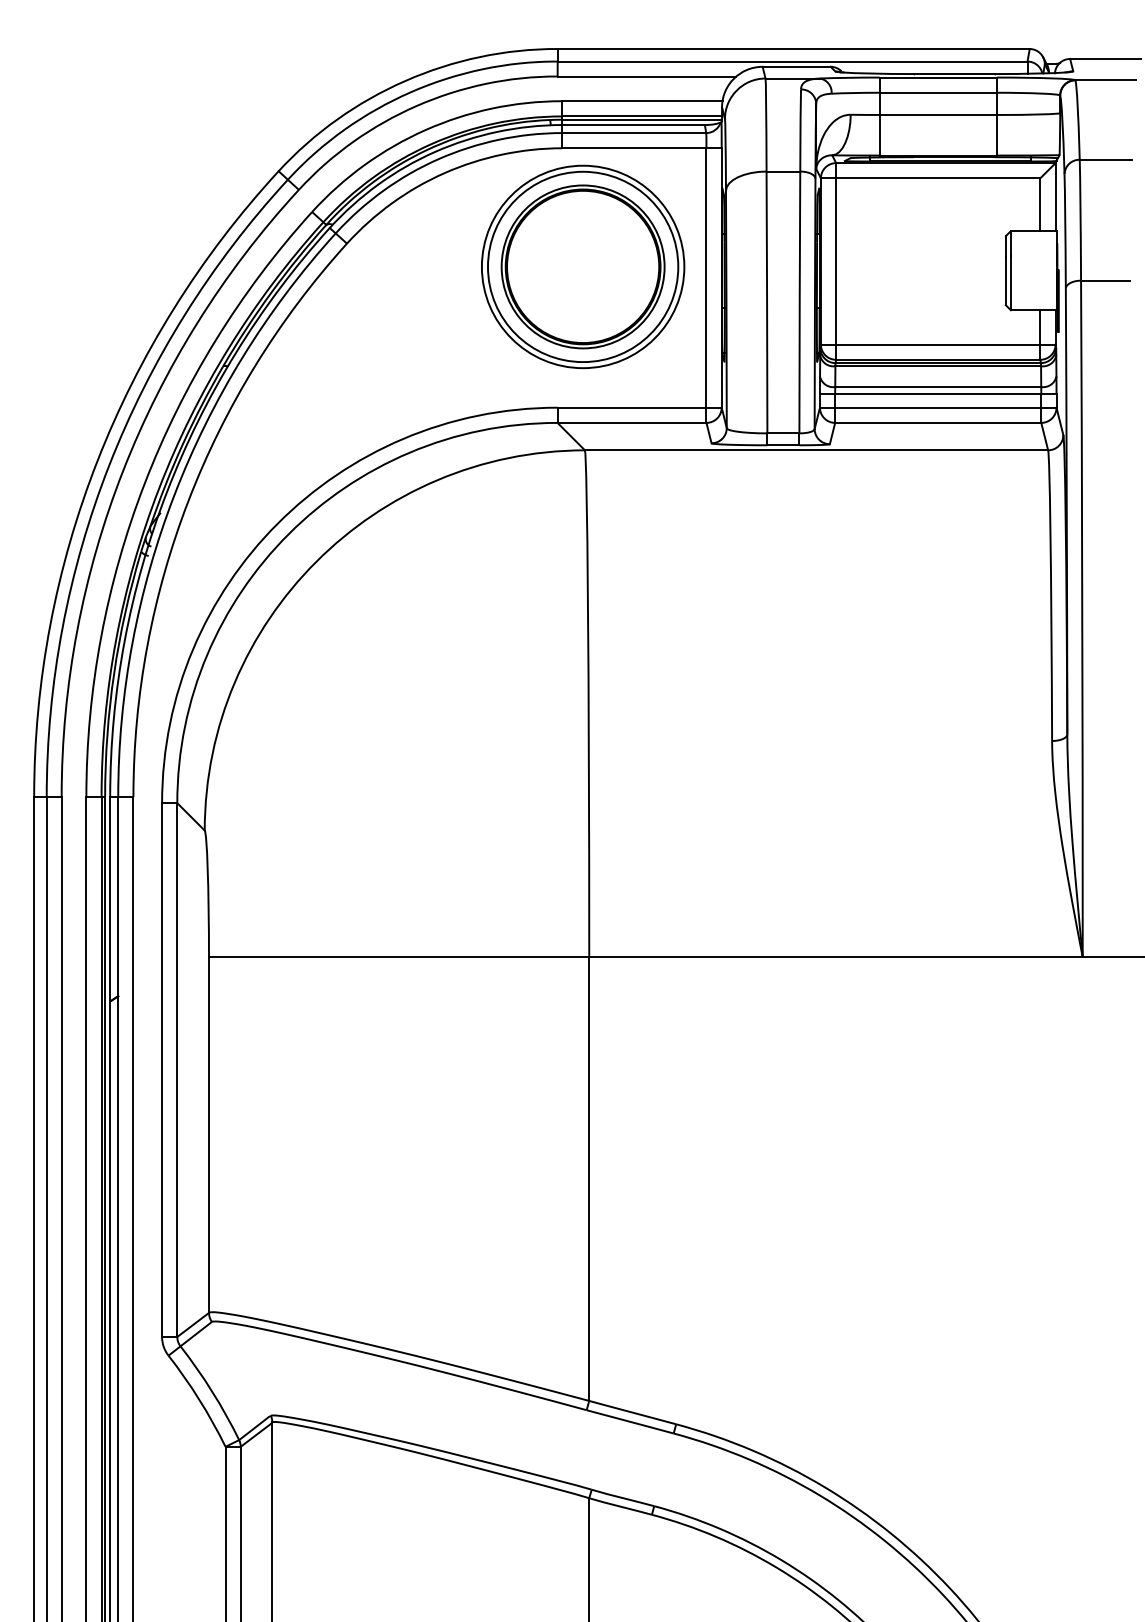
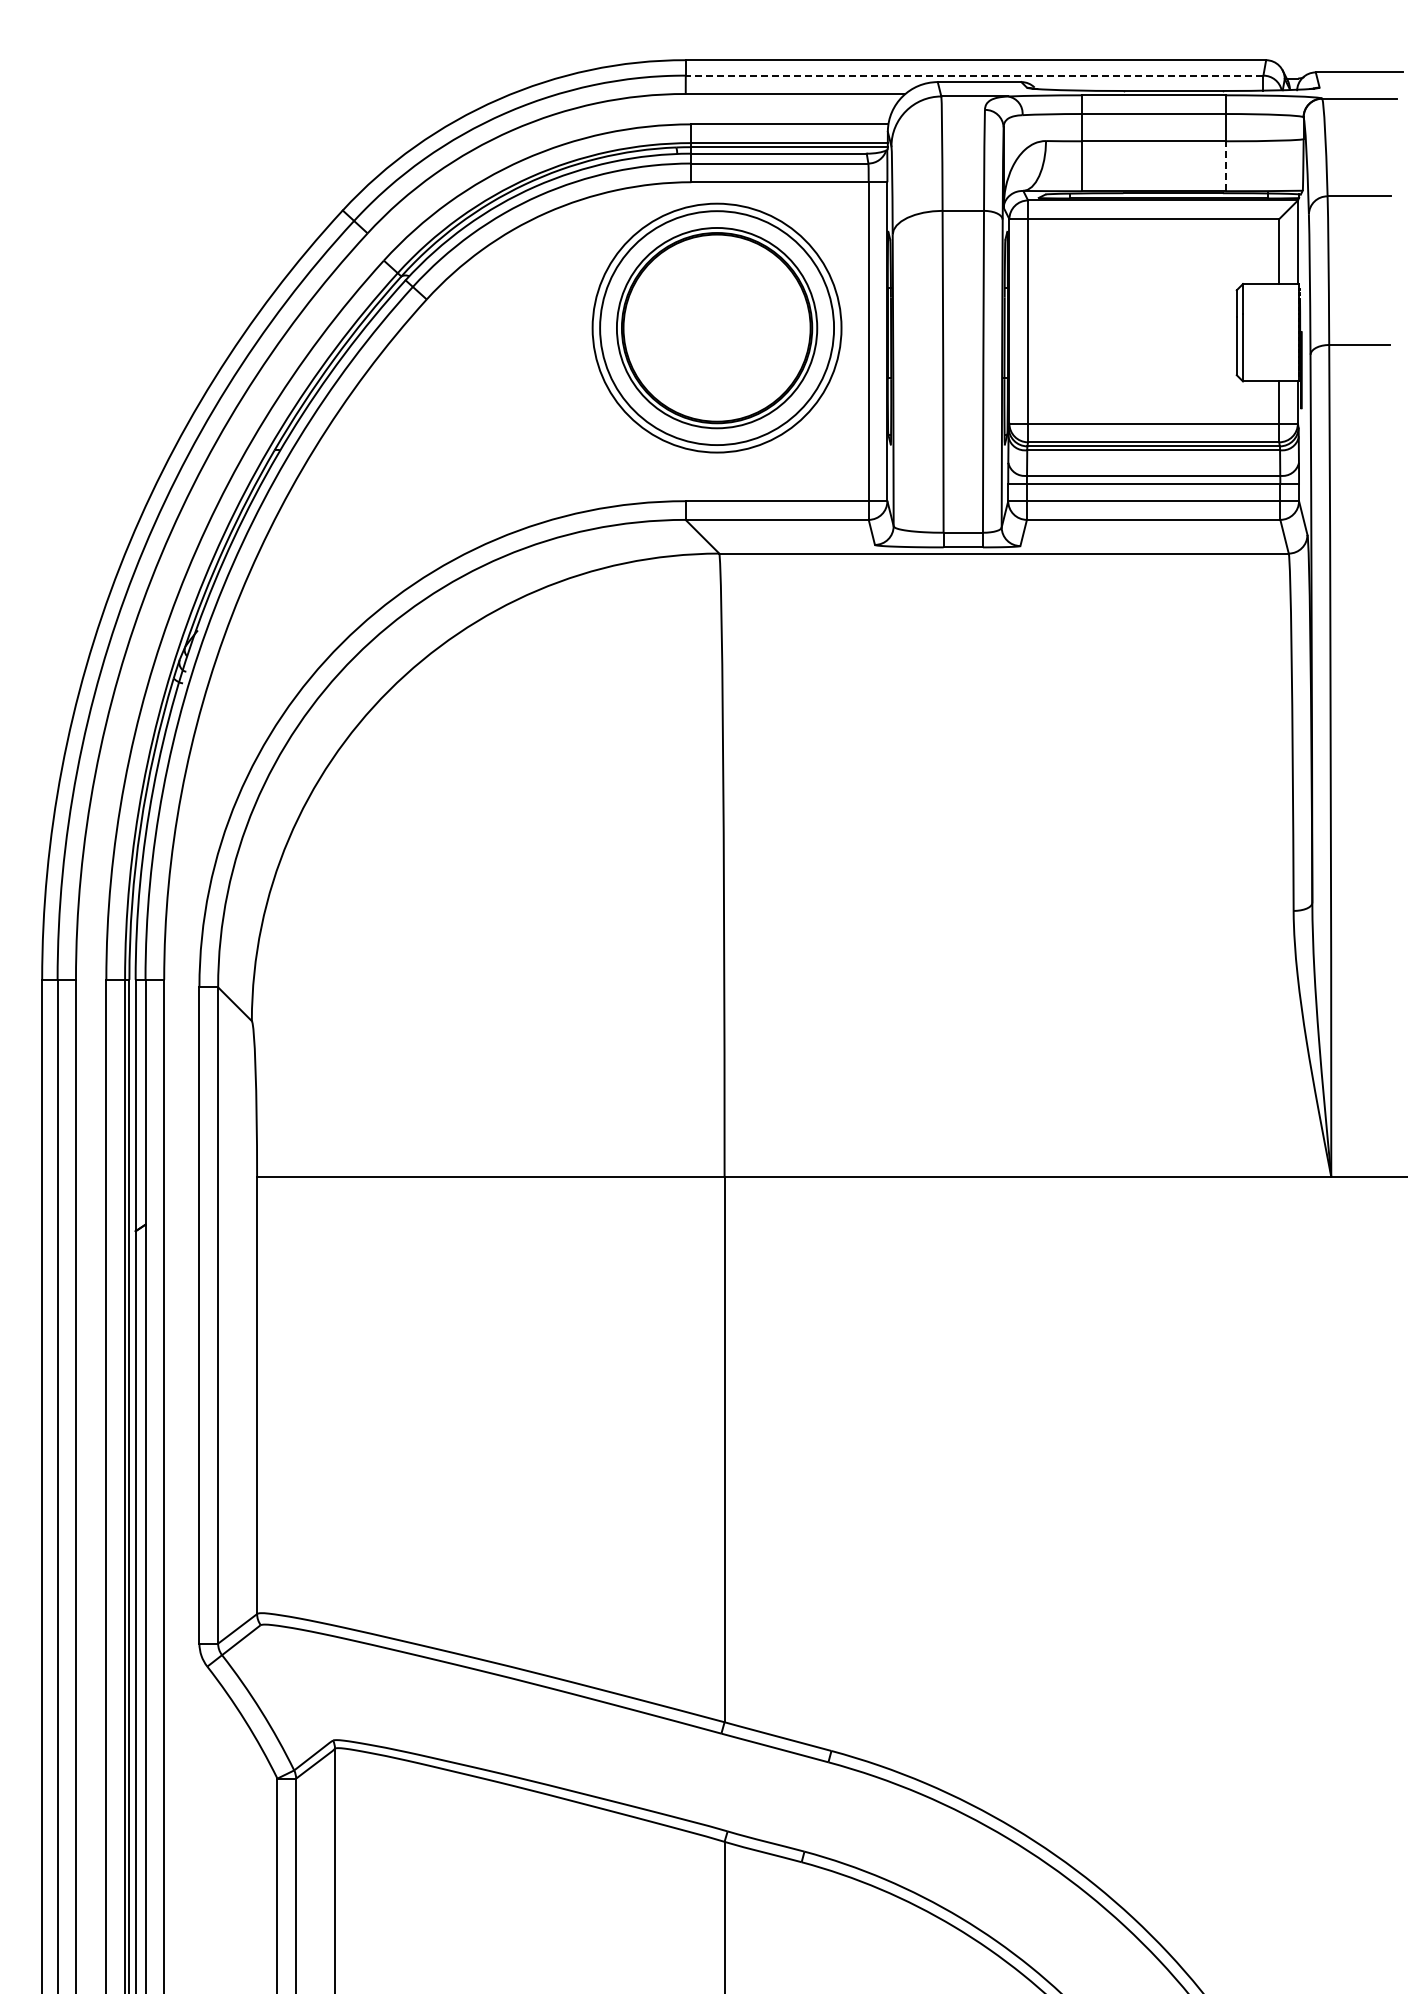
line: (792, 61) -> (974, 75), solid -> dashed
line: (996, 135) -> (1225, 166), solid -> dashed

